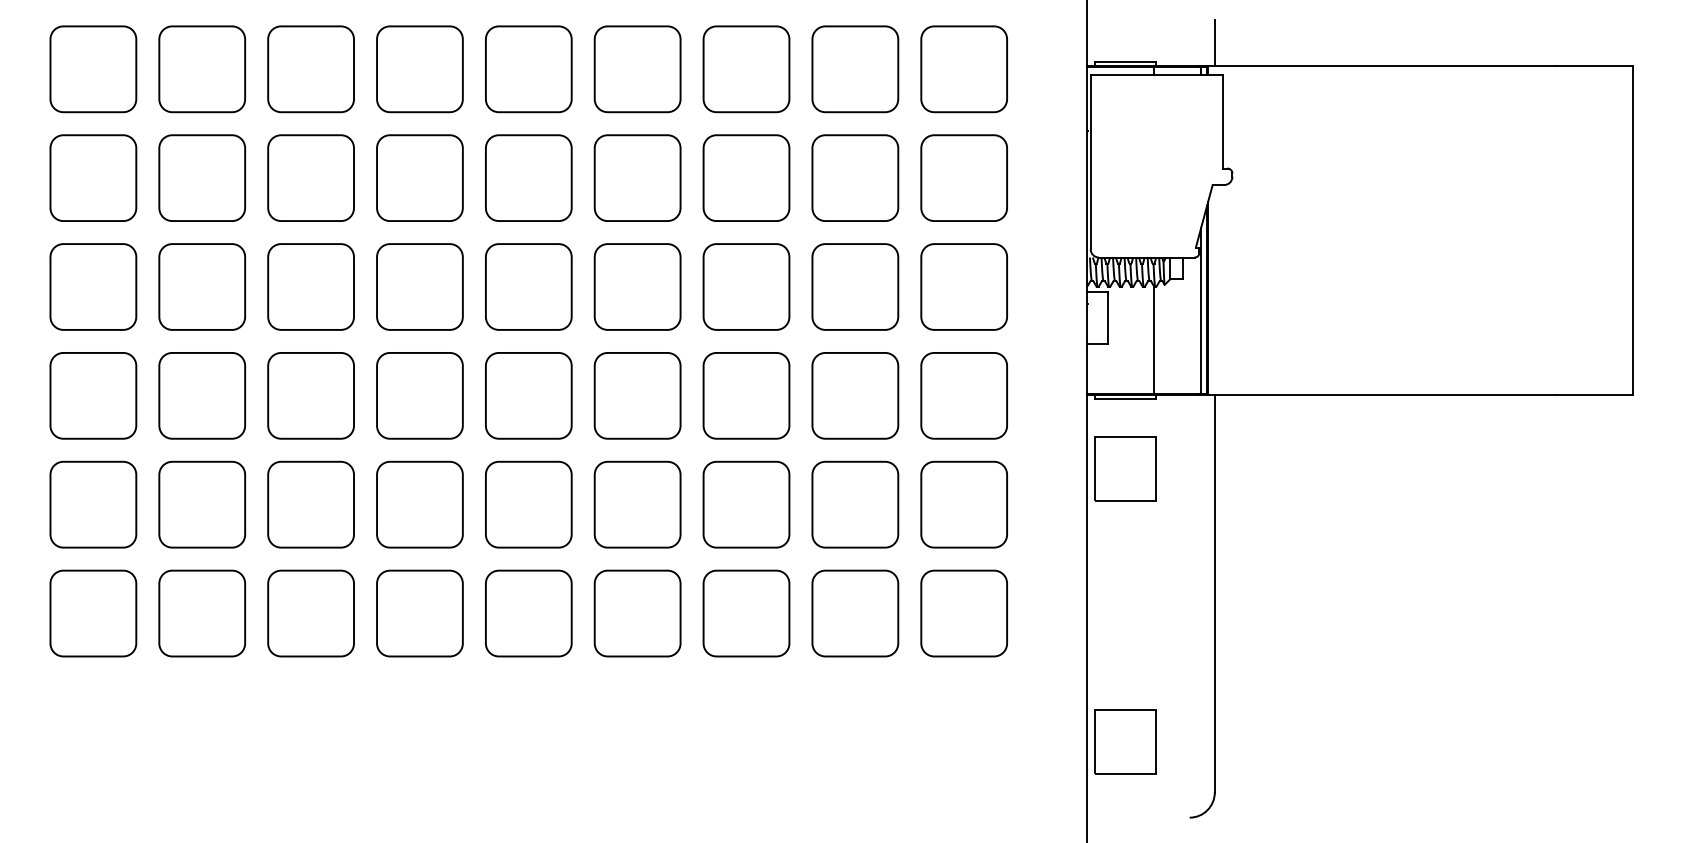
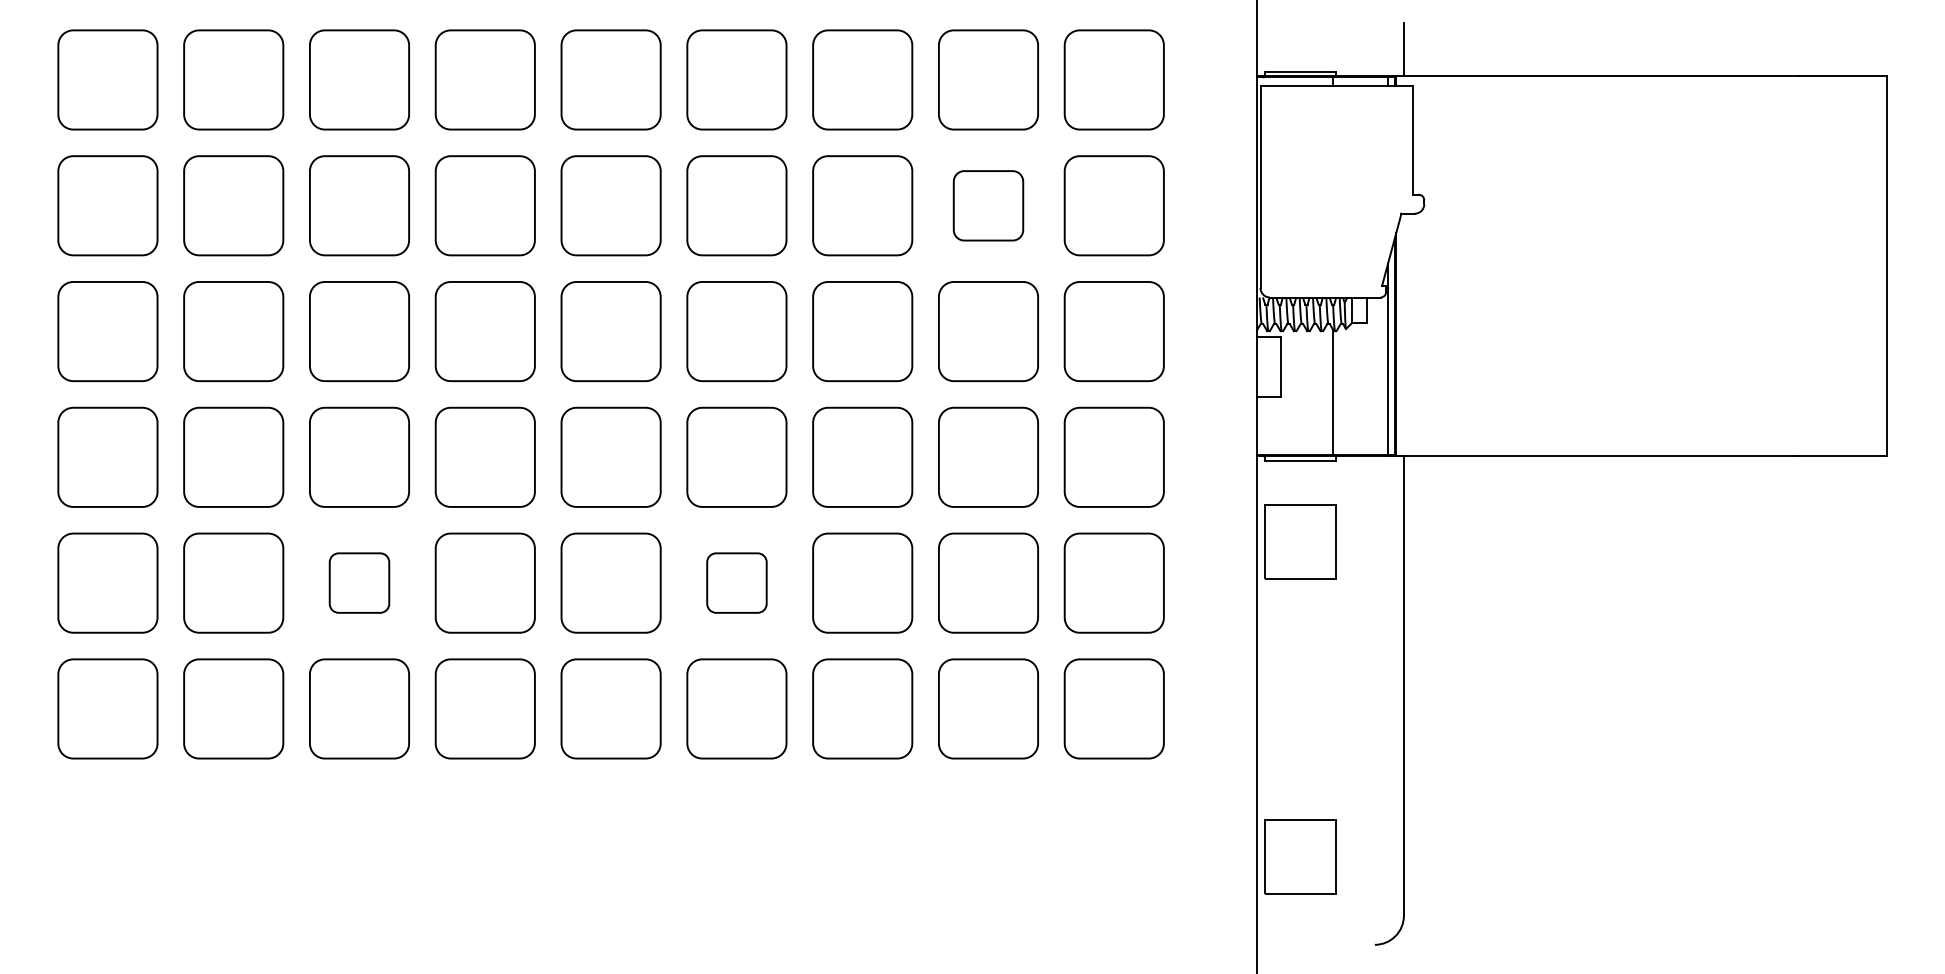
part: (855, 177) -> (988, 205), size x0.7
part: (311, 504) -> (359, 582), size x0.6
part: (637, 504) -> (736, 582), size x0.6

